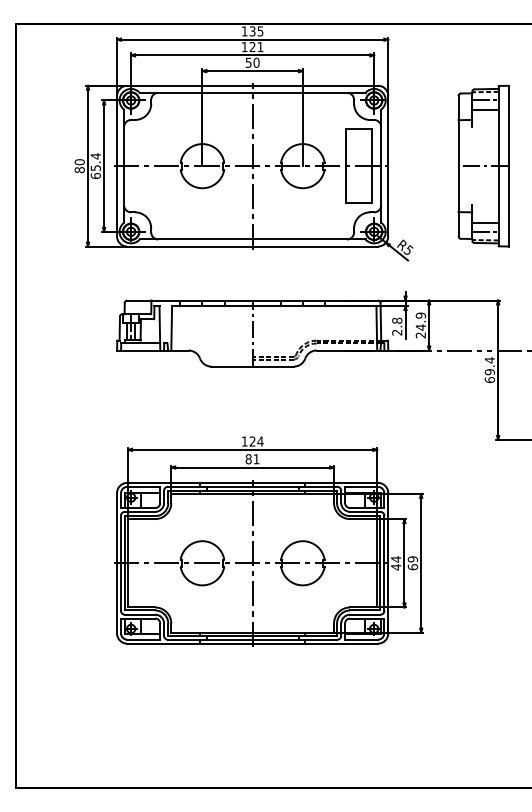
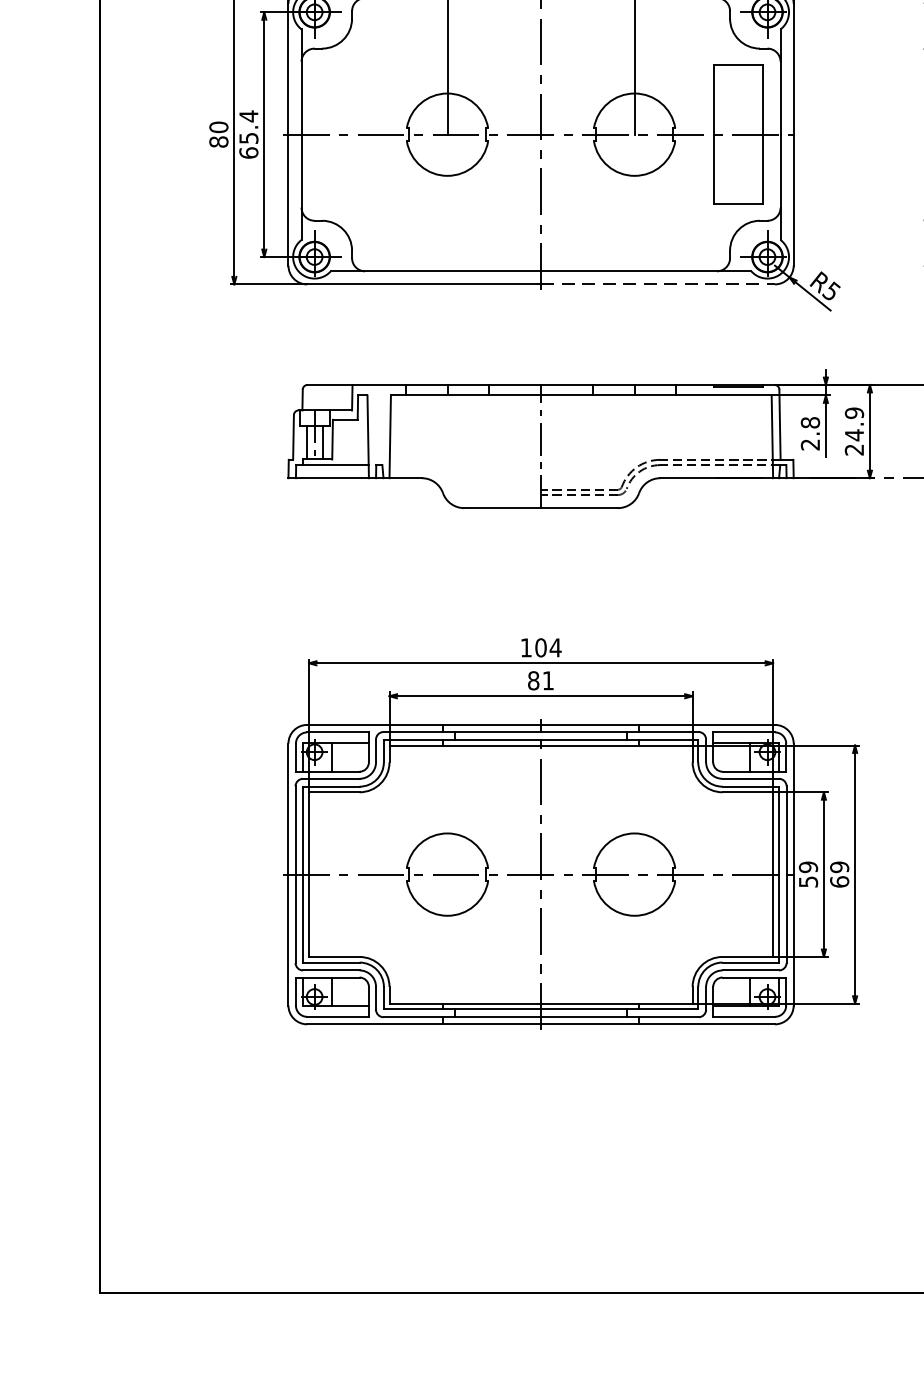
line: (315, 246) -> (658, 284), solid -> dashed
text: (252, 441) -> (540, 647), 124 -> 104
text: (396, 563) -> (809, 875), 44 -> 59

